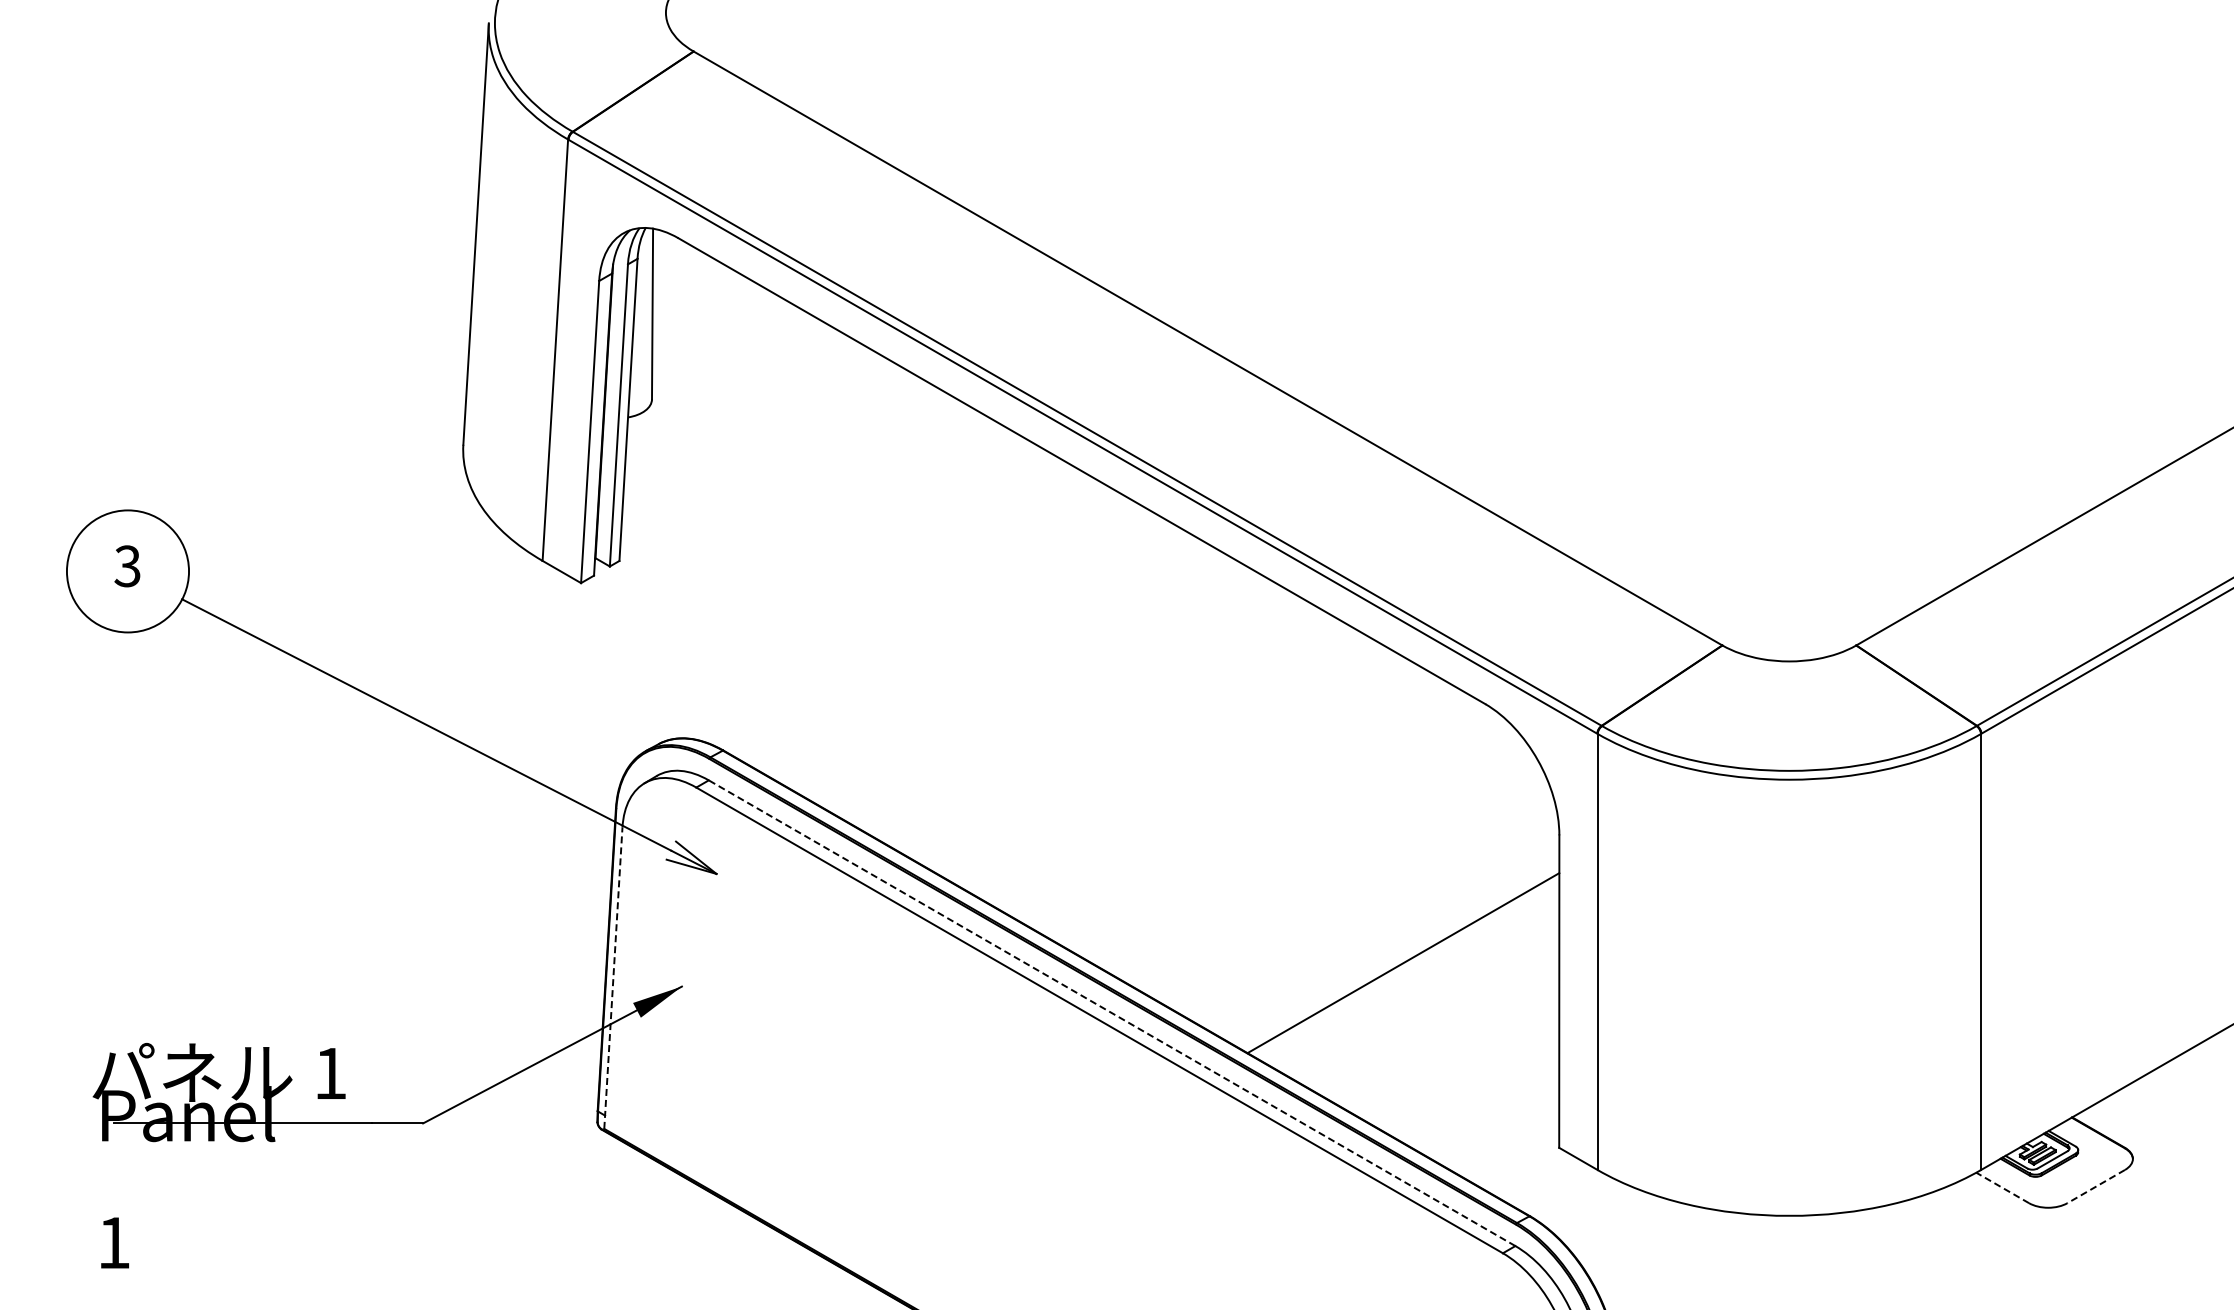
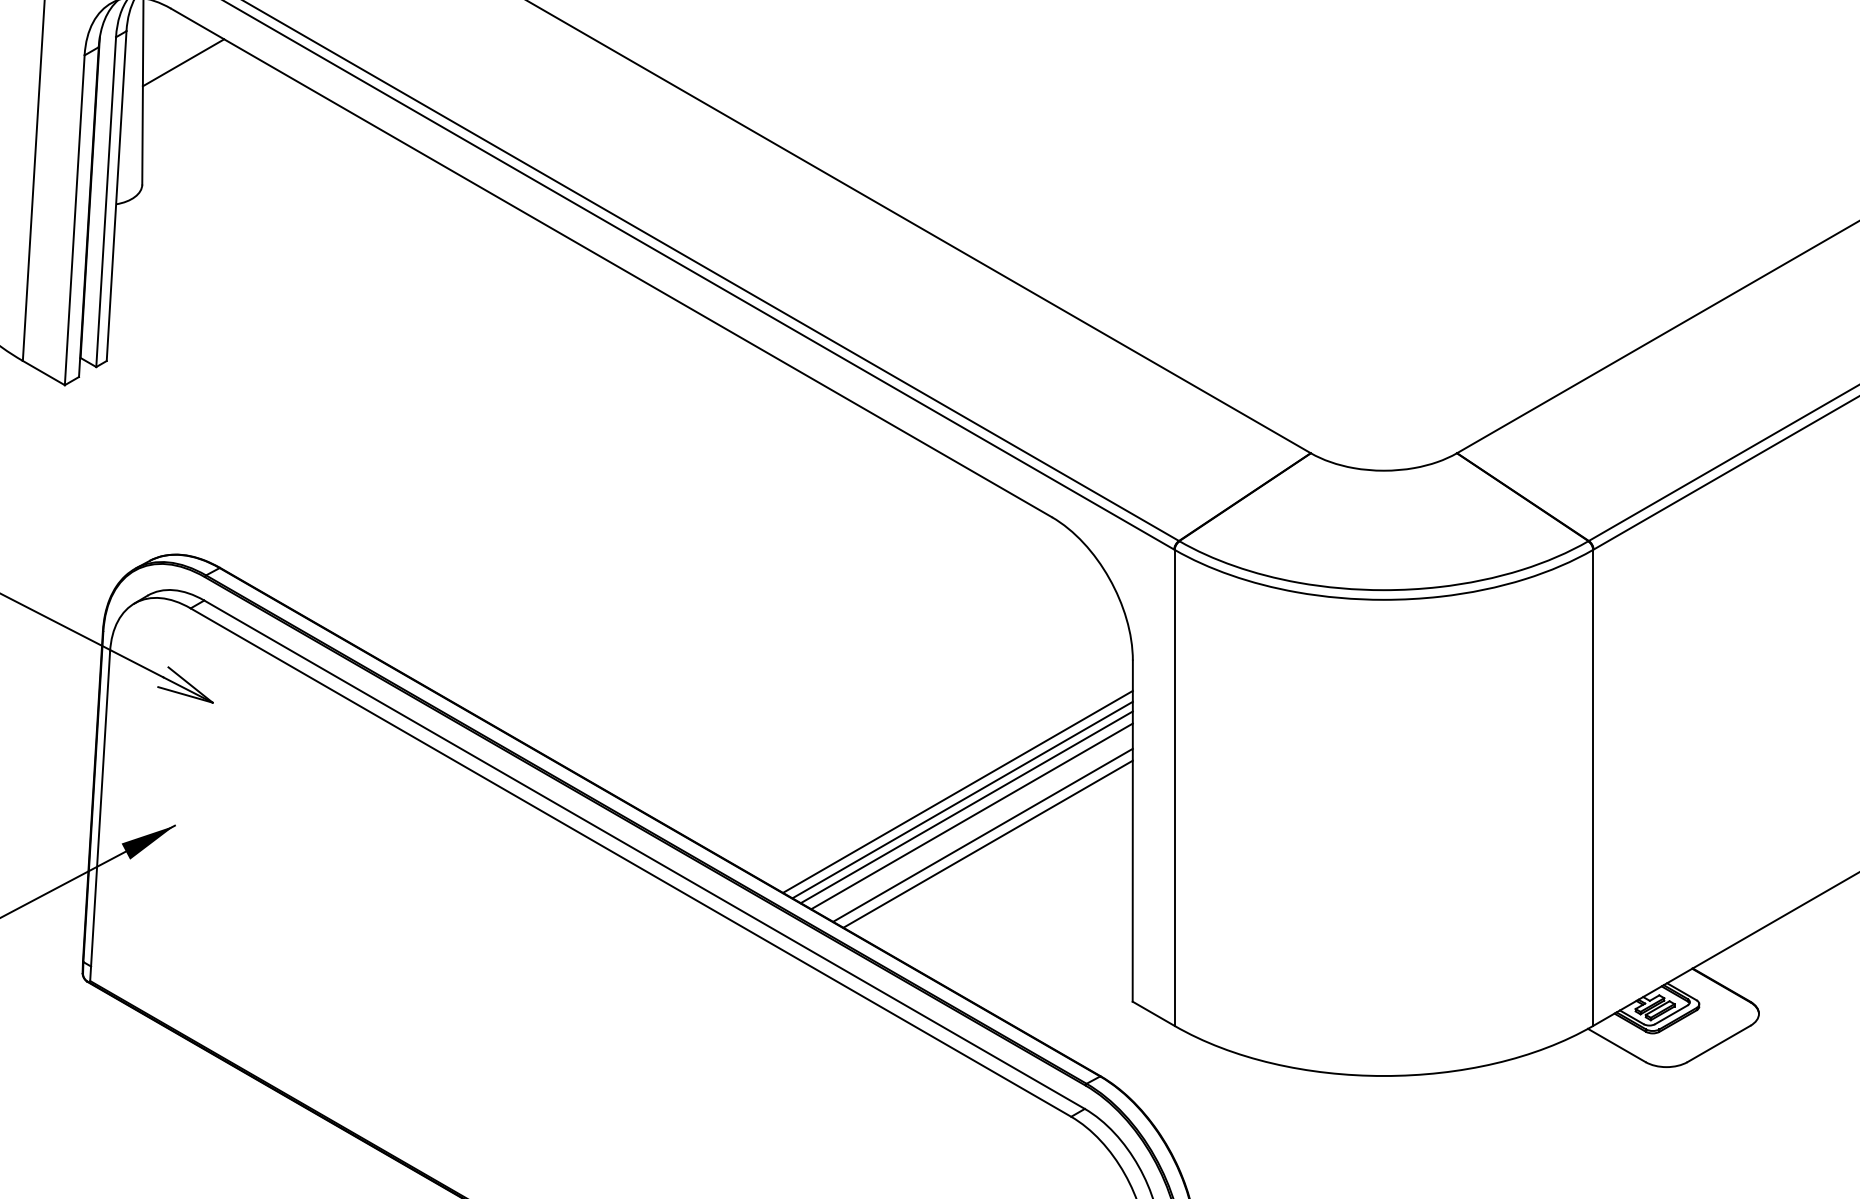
line: (689, 287) -> (183, 62), added
line: (1398, 955) -> (957, 791), added
line: (1407, 969) -> (967, 807), added
line: (613, 977) -> (100, 815), dashed -> solid
line: (1411, 978) -> (971, 816), added
line: (1421, 995) -> (982, 835), added
line: (1426, 1003) -> (987, 844), added
line: (1112, 1013) -> (645, 855), dashed -> solid
line: (2095, 1186) -> (1718, 1043), dashed -> solid
line: (2002, 1187) -> (1616, 1045), dashed -> solid

